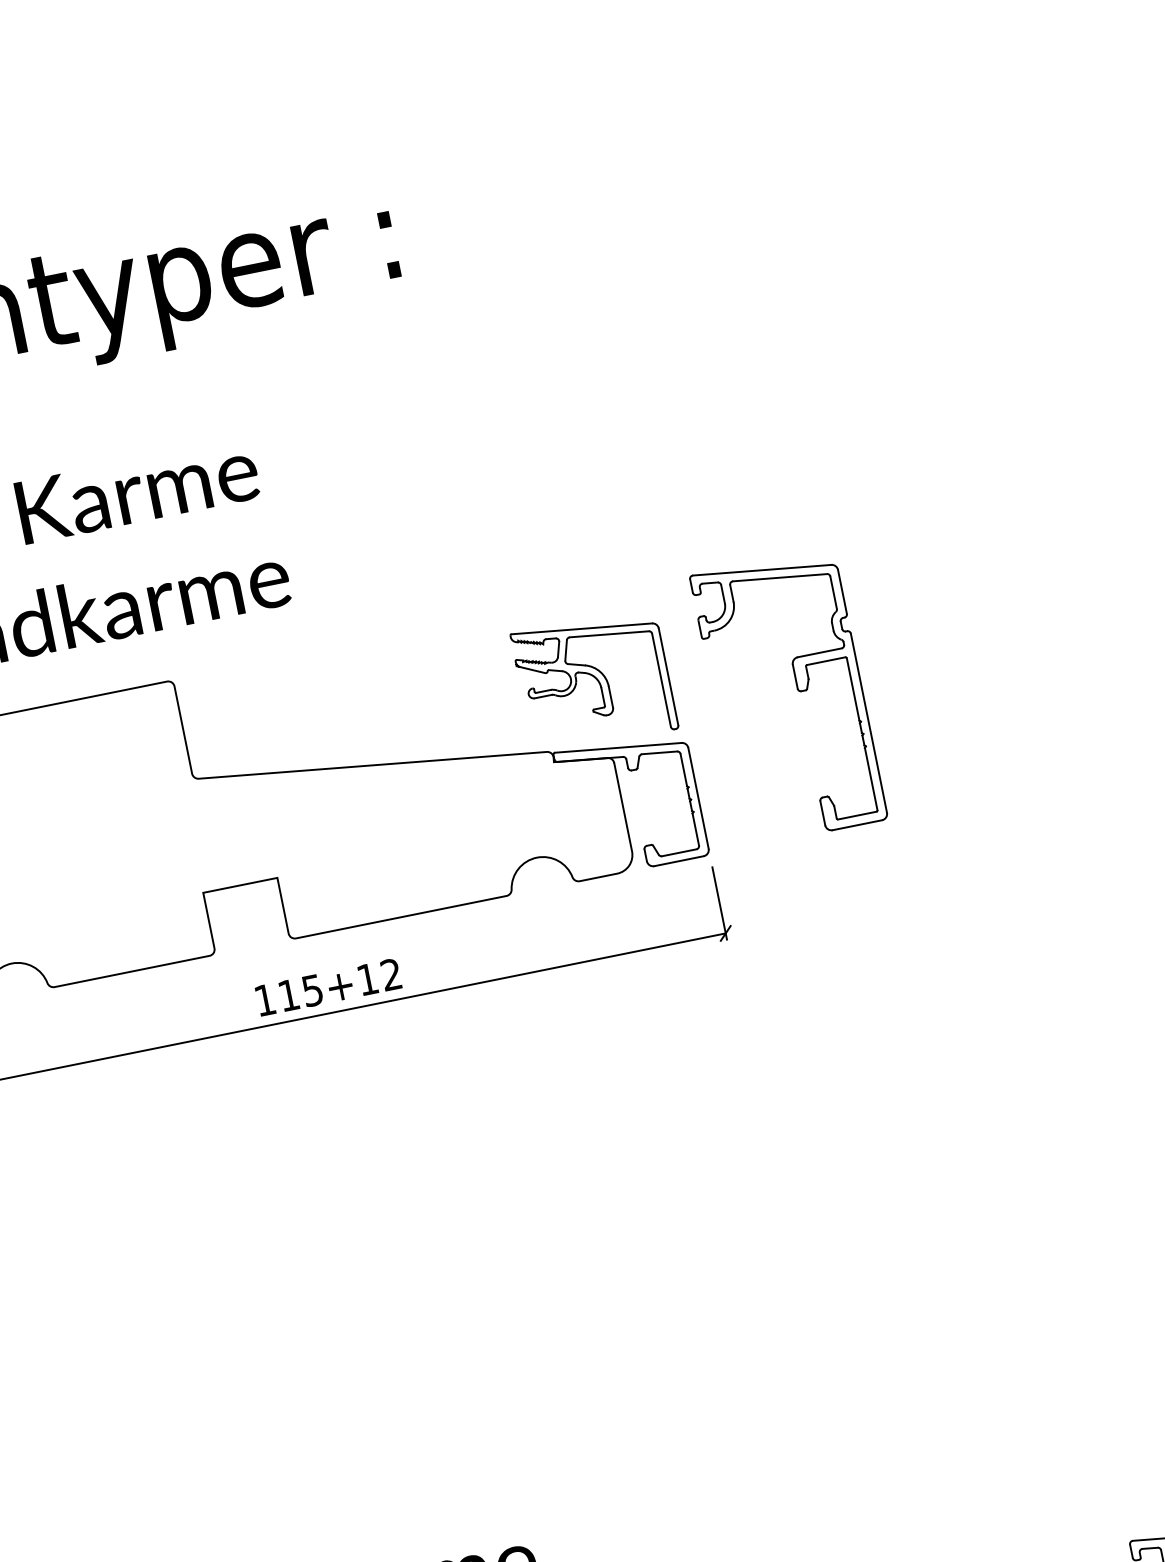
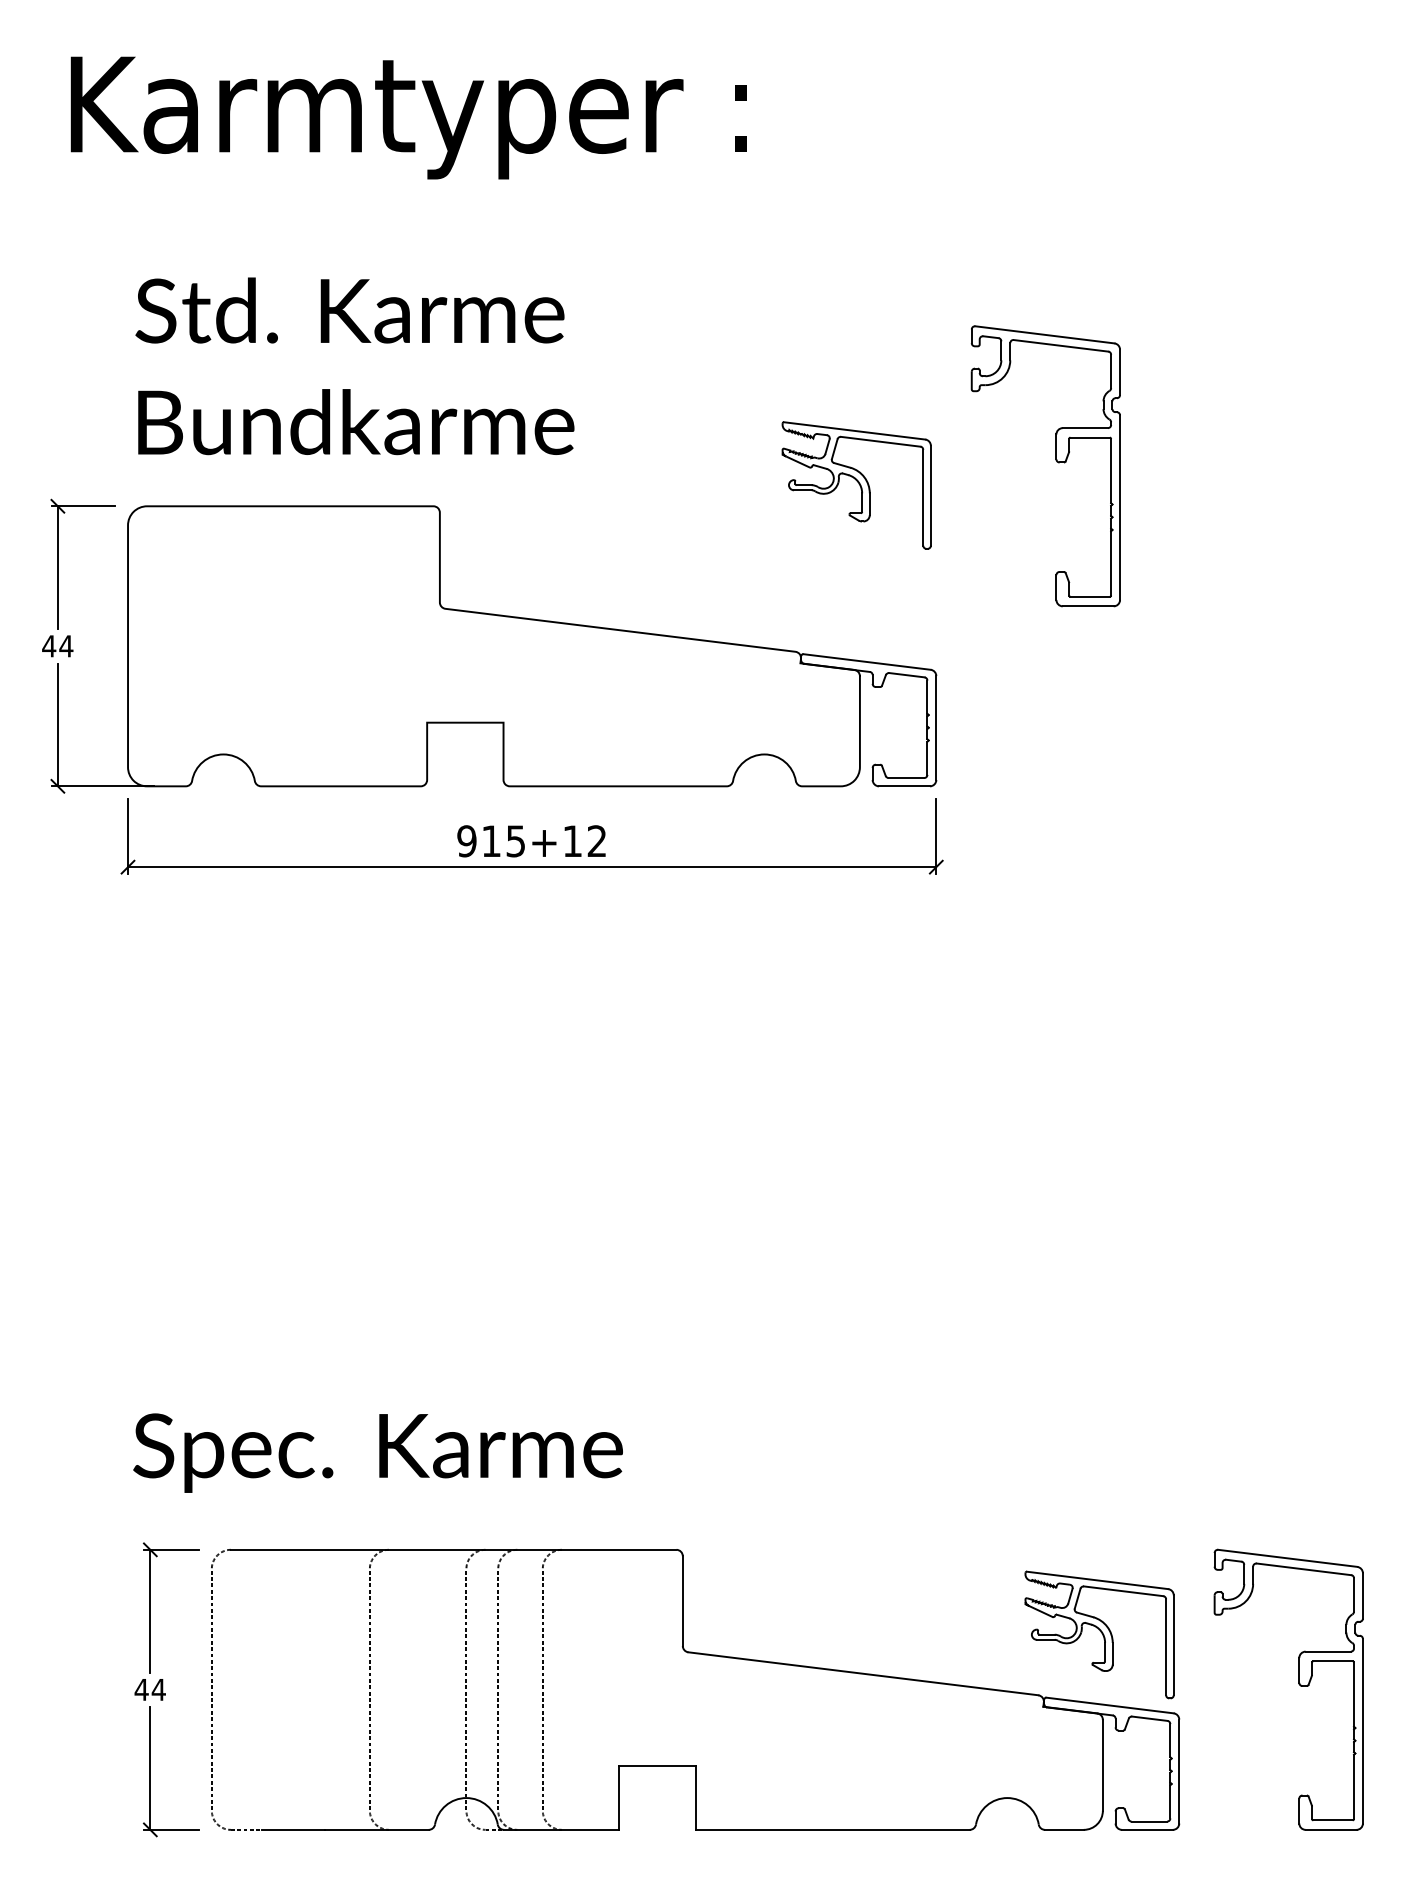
part: (594, 681) -> (856, 485), moved
part: (797, 690) -> (1055, 460), moved
text: (264, 1000) -> (466, 841), 115+12 -> 915+12

